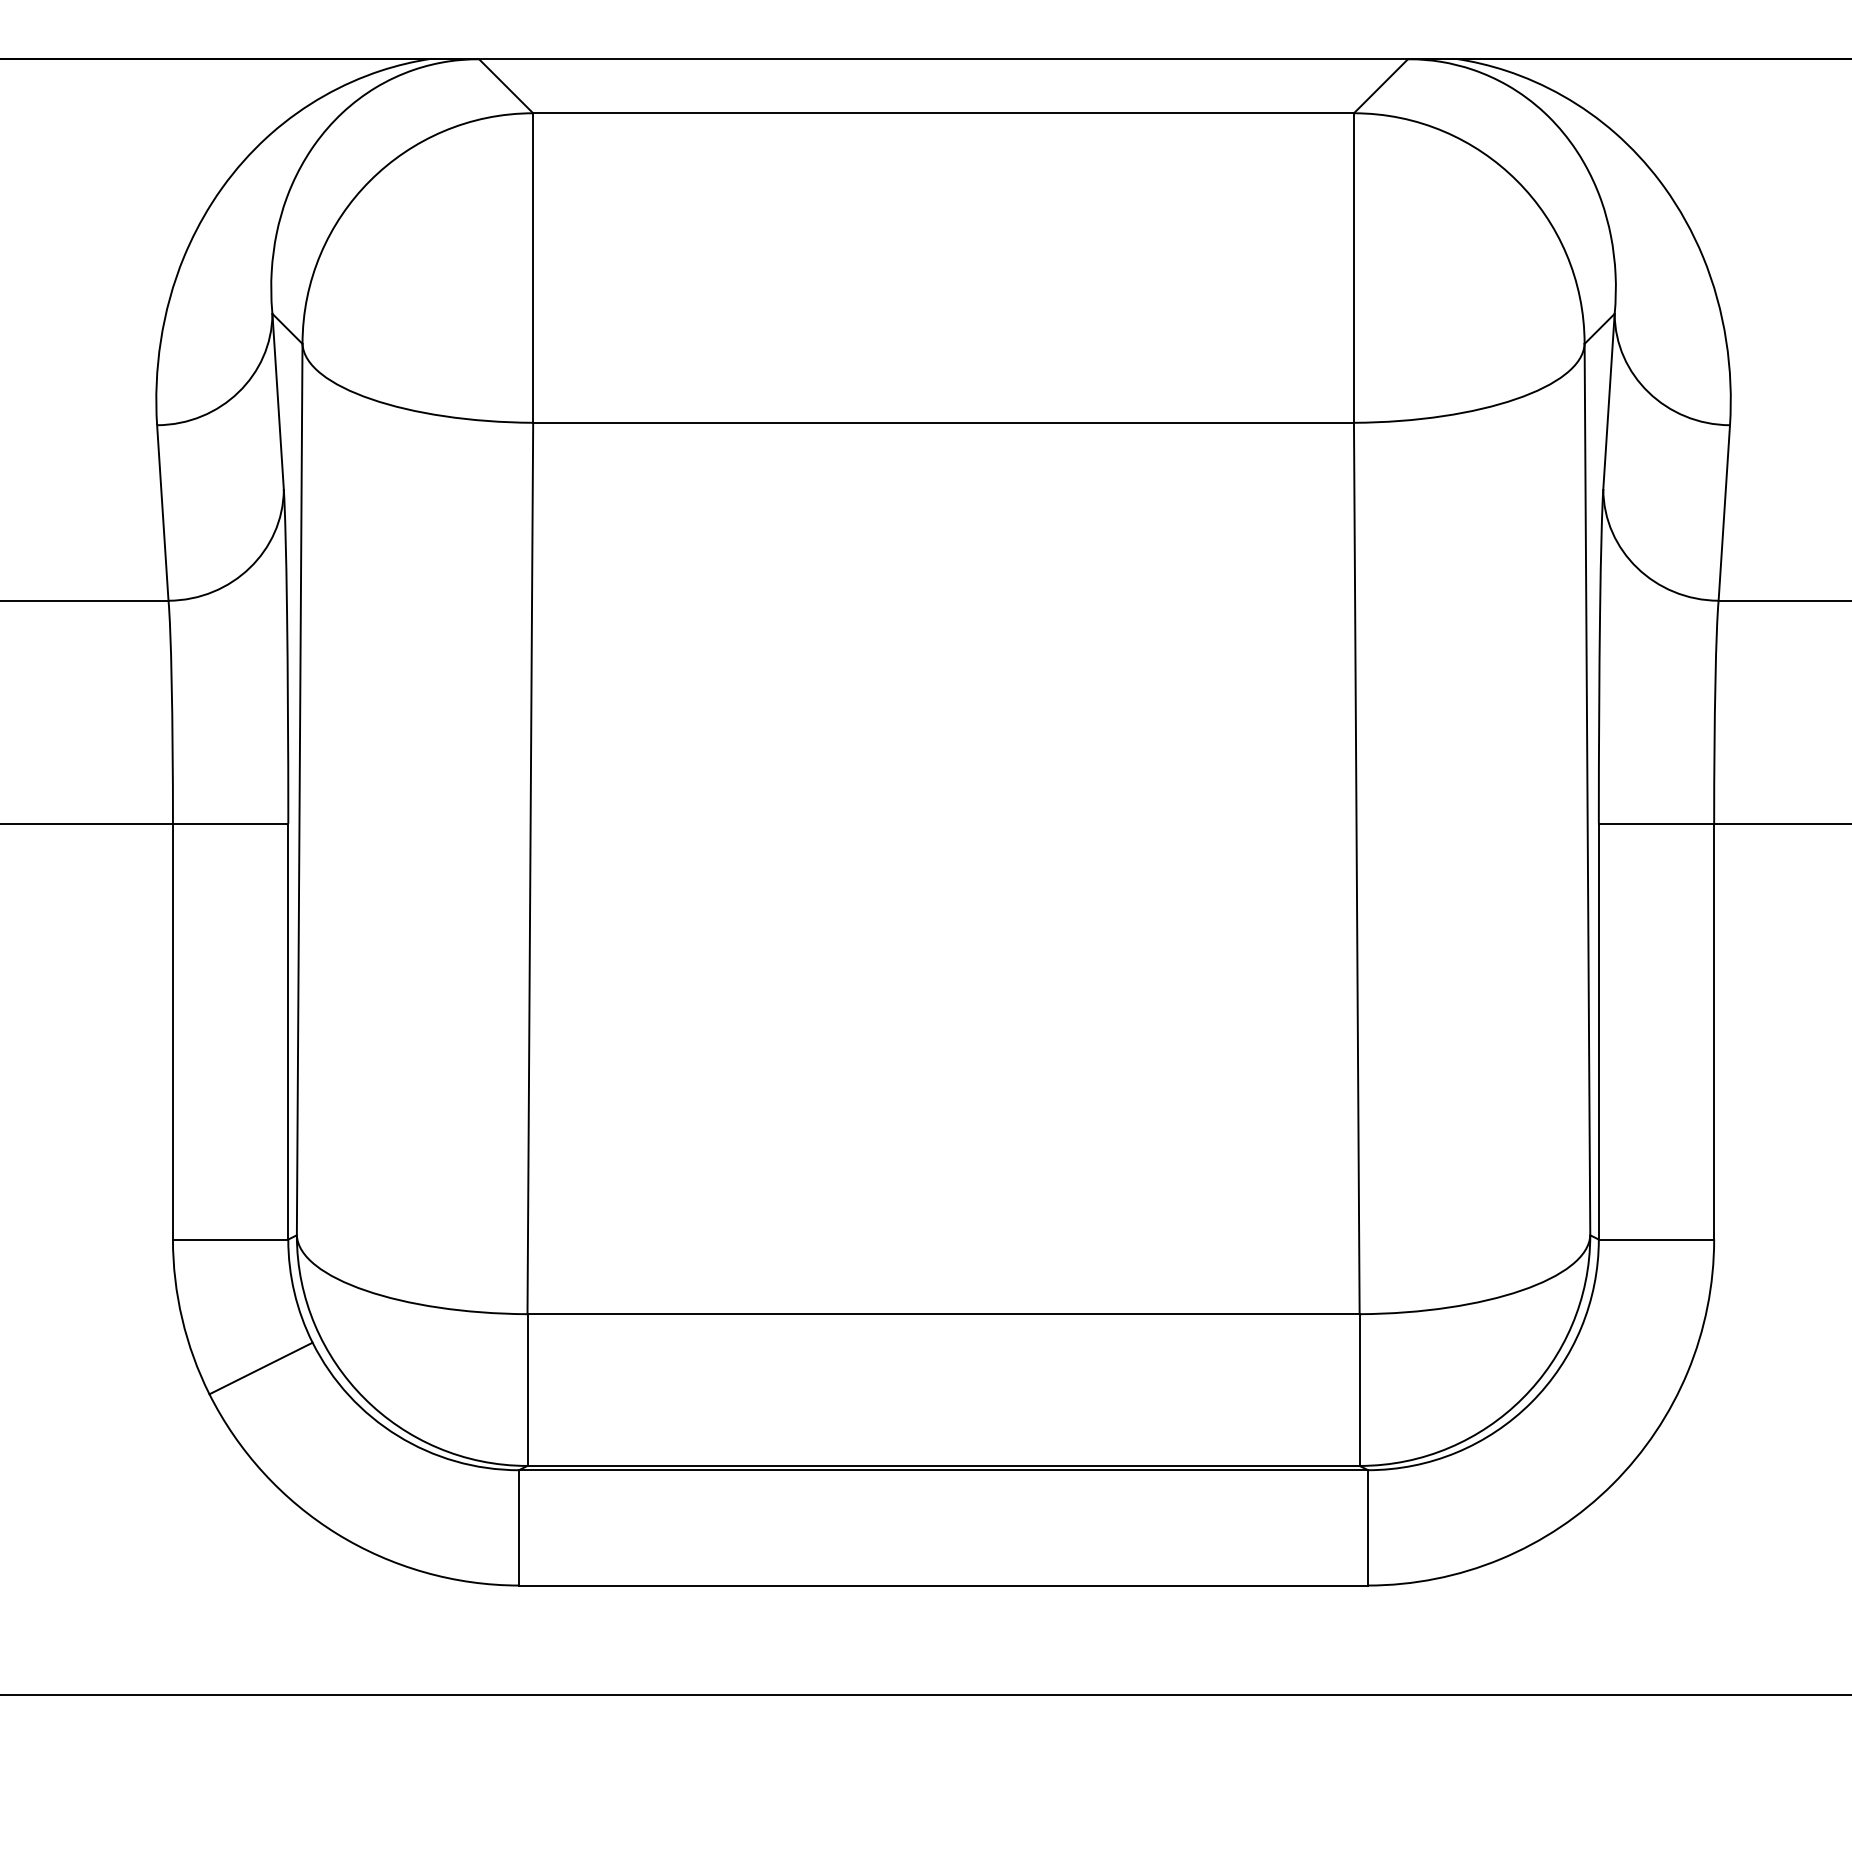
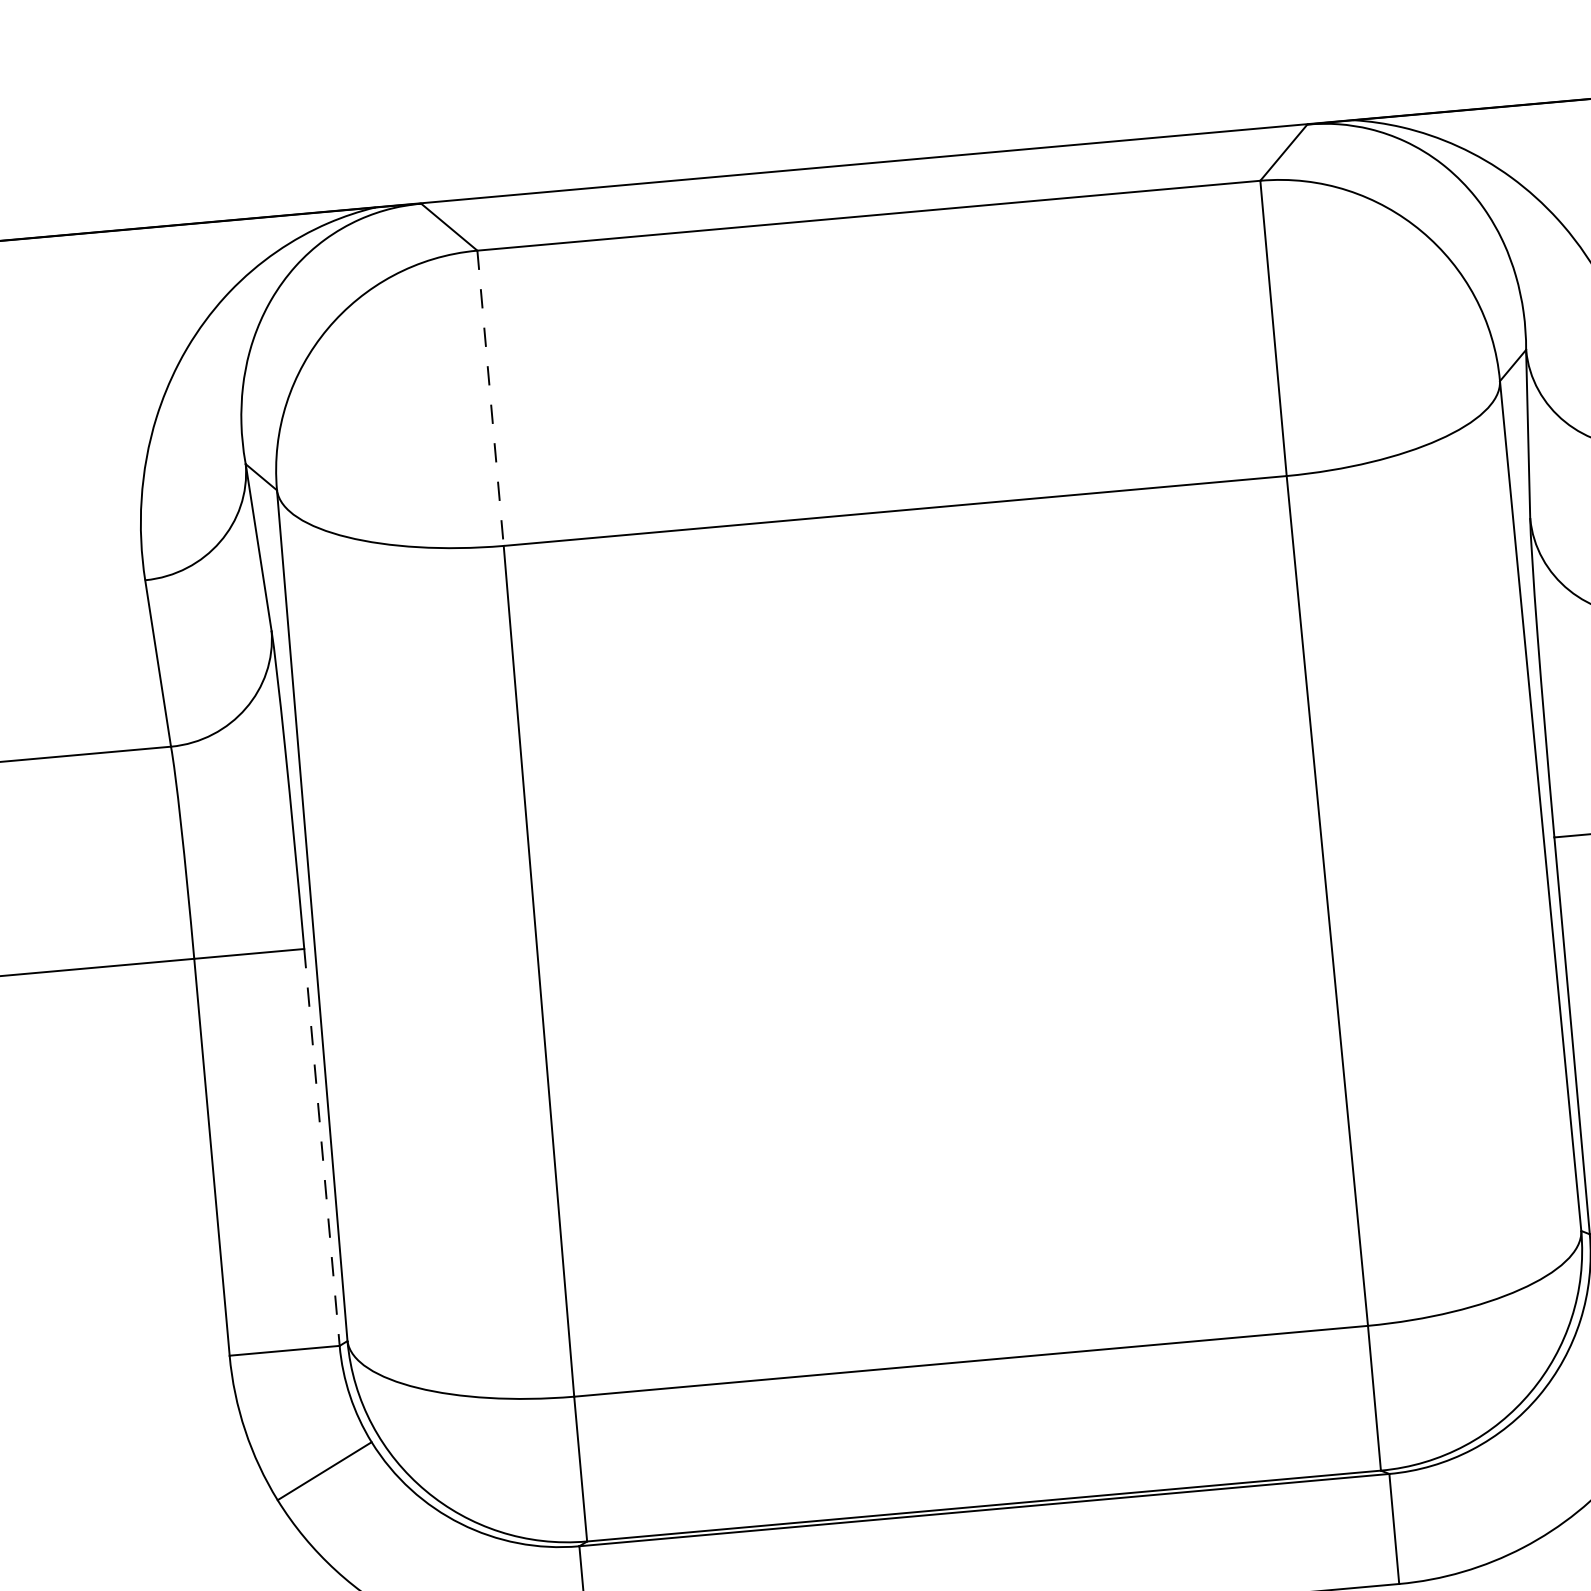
line: (533, 268) -> (490, 398), solid -> dashed
line: (288, 1032) -> (322, 1148), solid -> dashed

